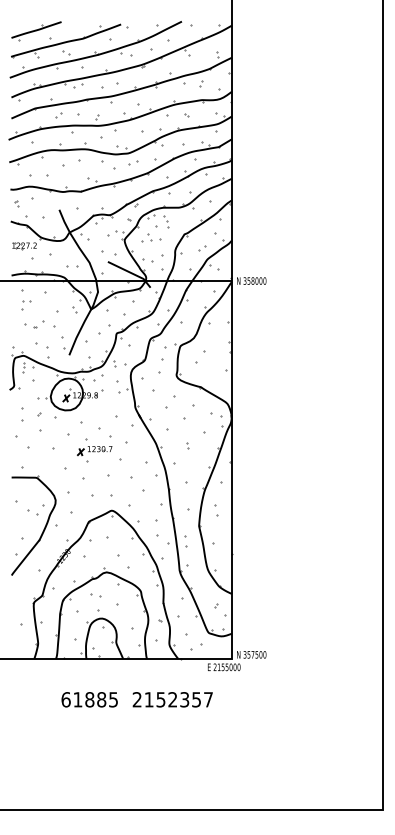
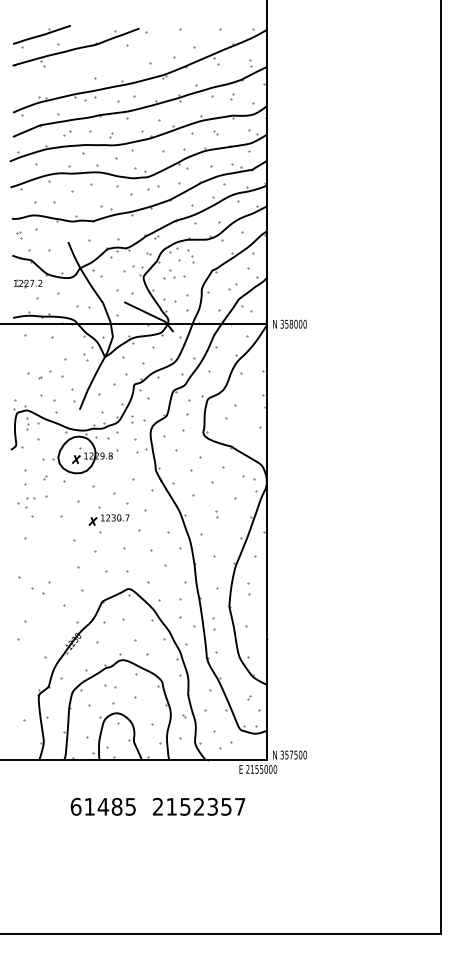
part: (95, 49) -> (110, 57), removed
part: (26, 304) -> (30, 502), moved
part: (43, 530) -> (49, 611), removed
text: (89, 699) -> (103, 806), 61885 -> 61485

